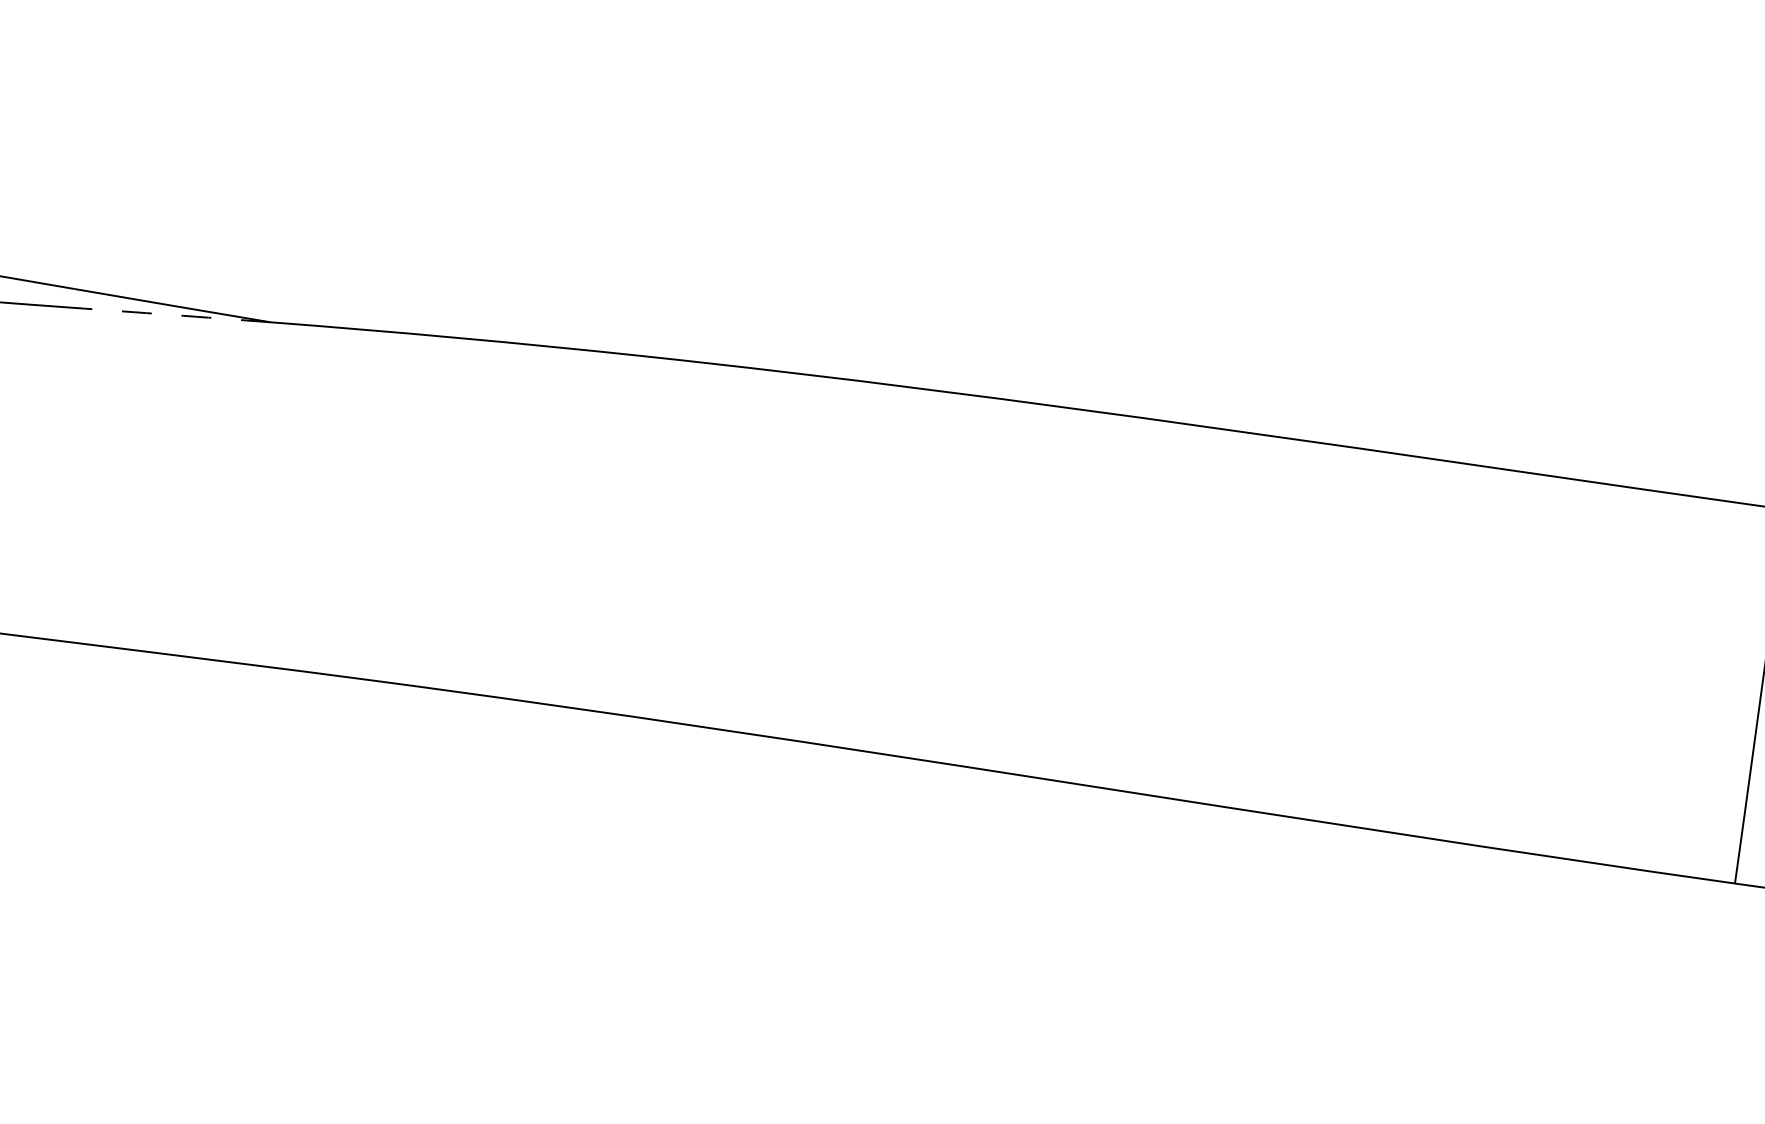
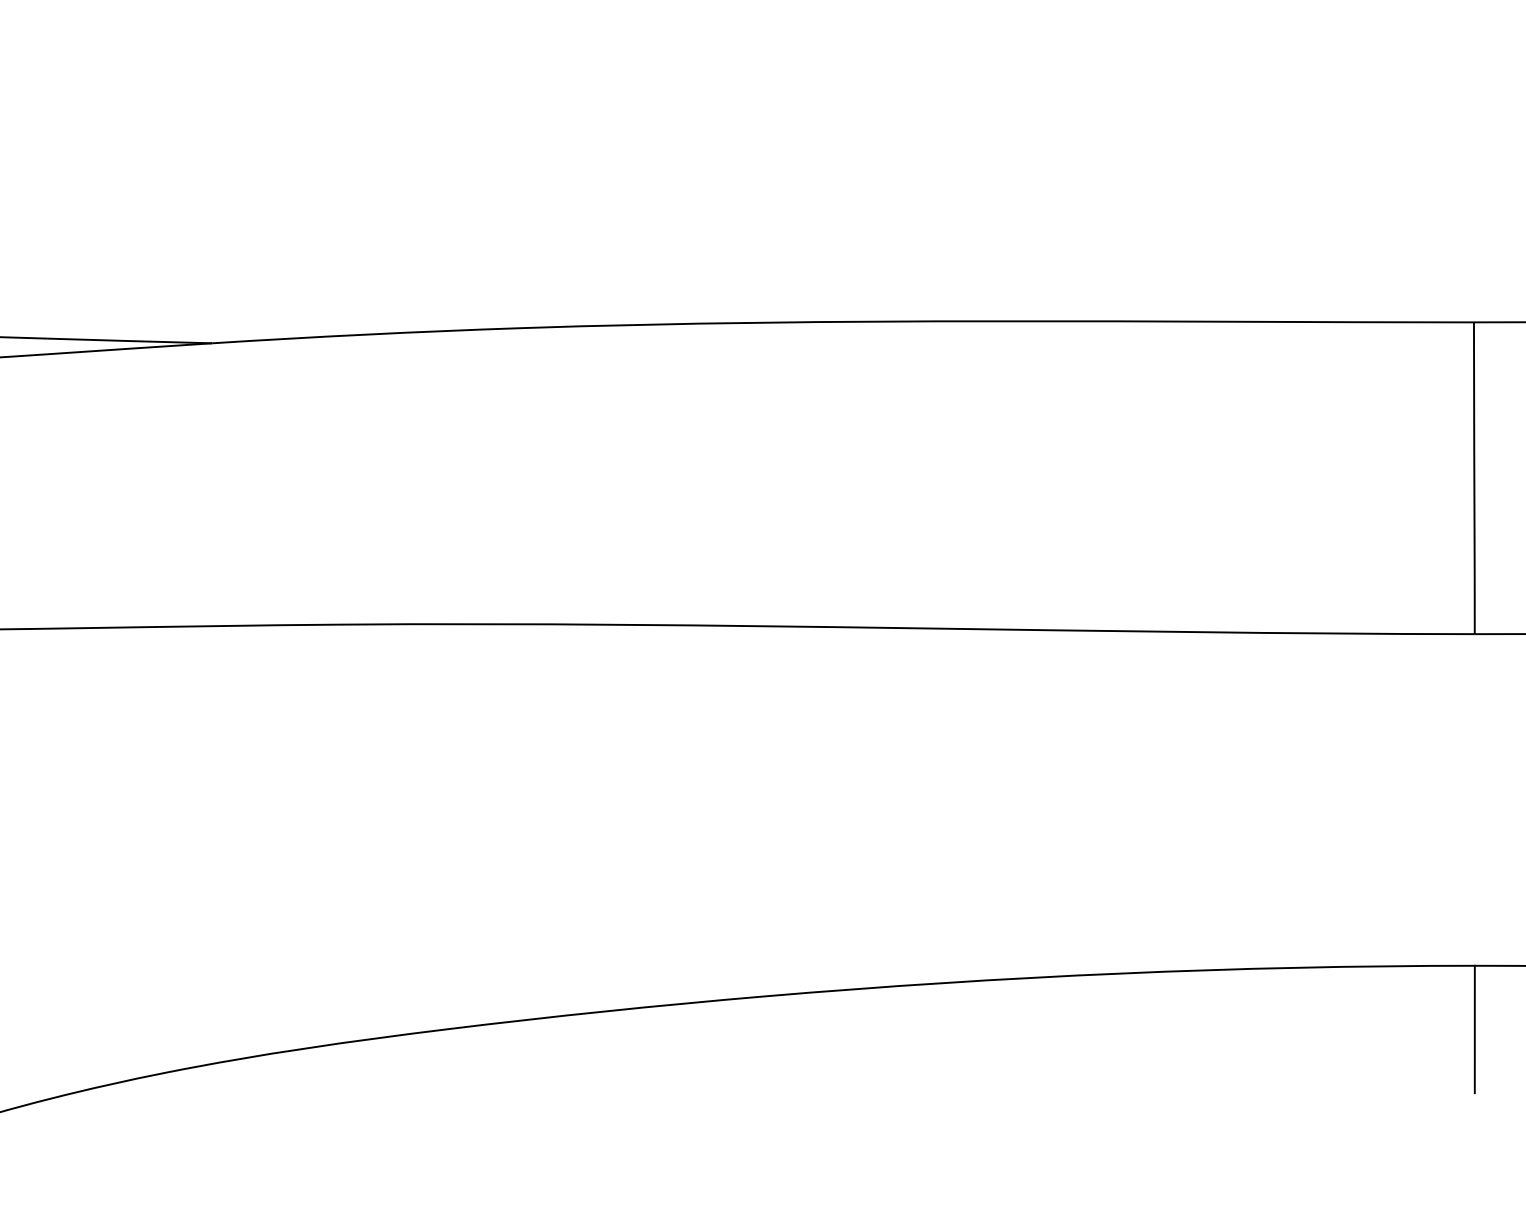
arc: (171, 314) -> (130, 348), dashed -> solid

